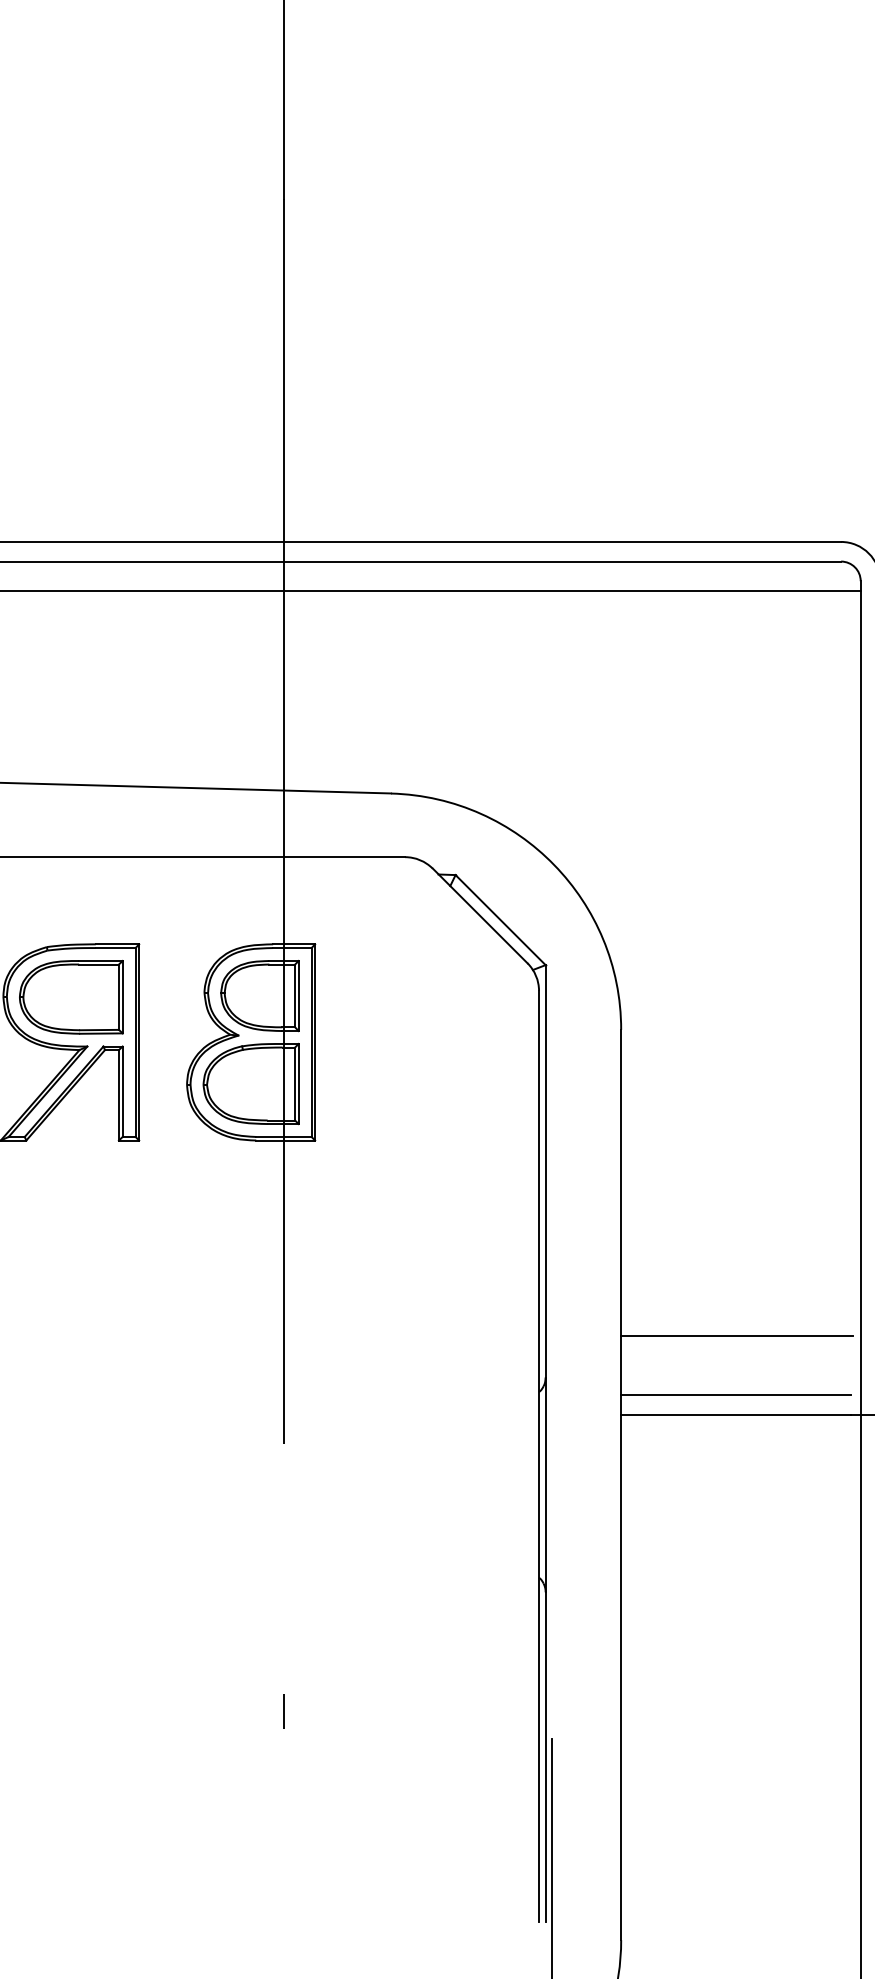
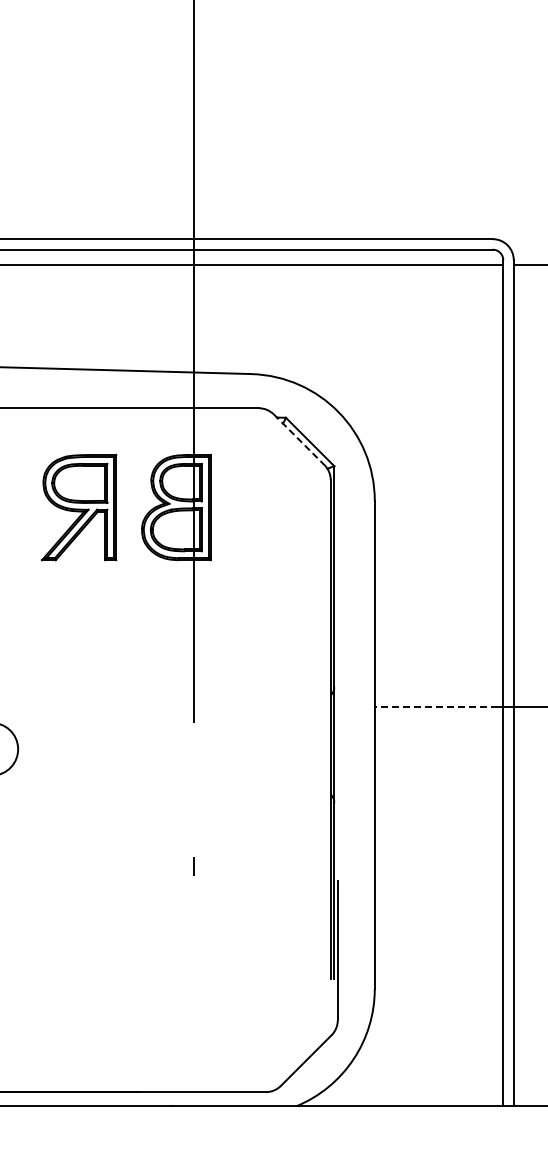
line: (480, 915) -> (299, 439), solid -> dashed
line: (736, 1336) -> (436, 665), removed
line: (736, 1394) -> (436, 696), removed
line: (736, 1415) -> (436, 707), solid -> dashed

